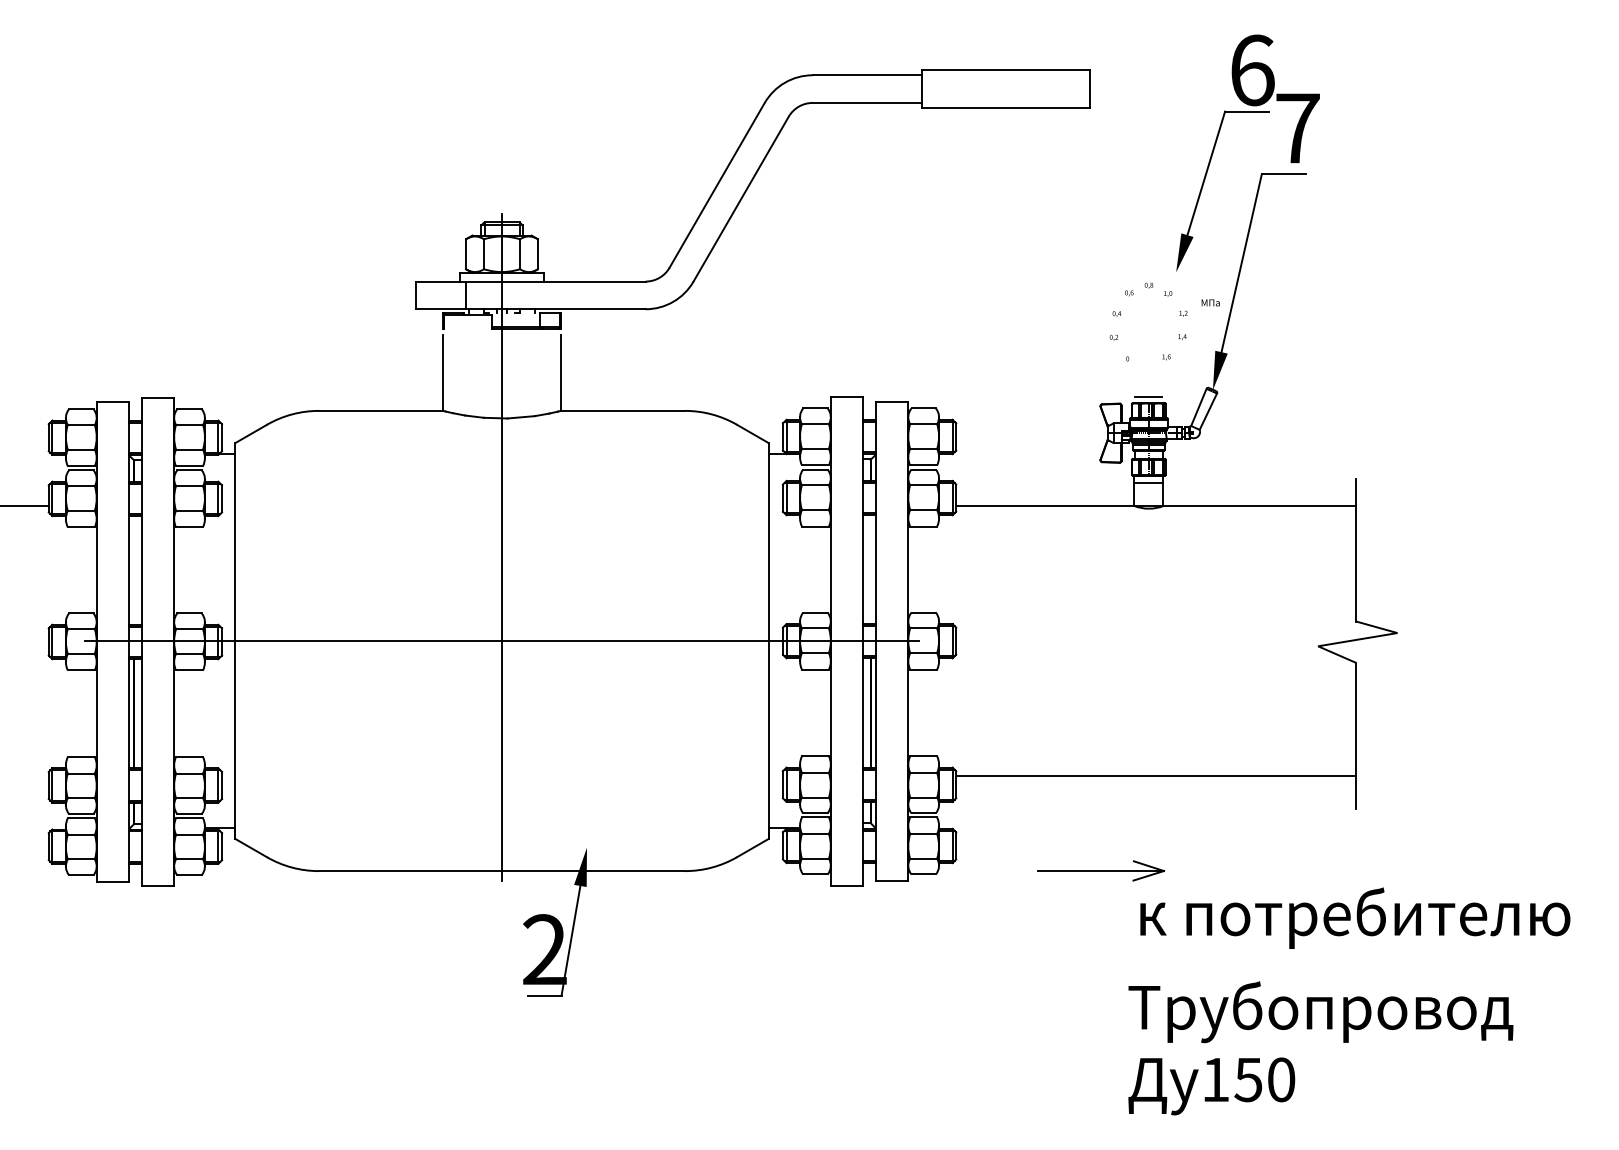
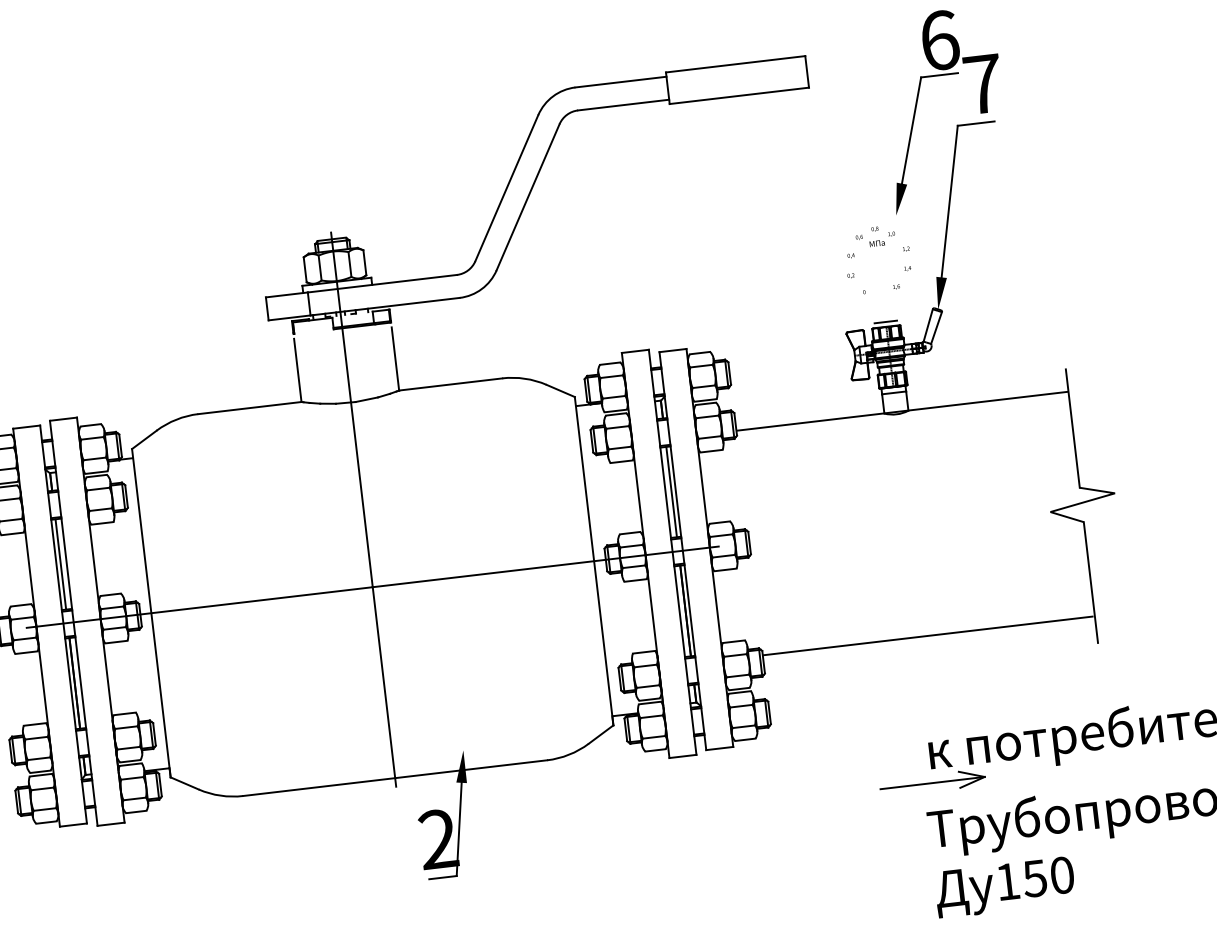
text: (1210, 302) -> (877, 243), moved
line: (134, 569) -> (60, 563), added
line: (870, 569) -> (671, 491), added
part: (1100, 870) -> (931, 782), moved

